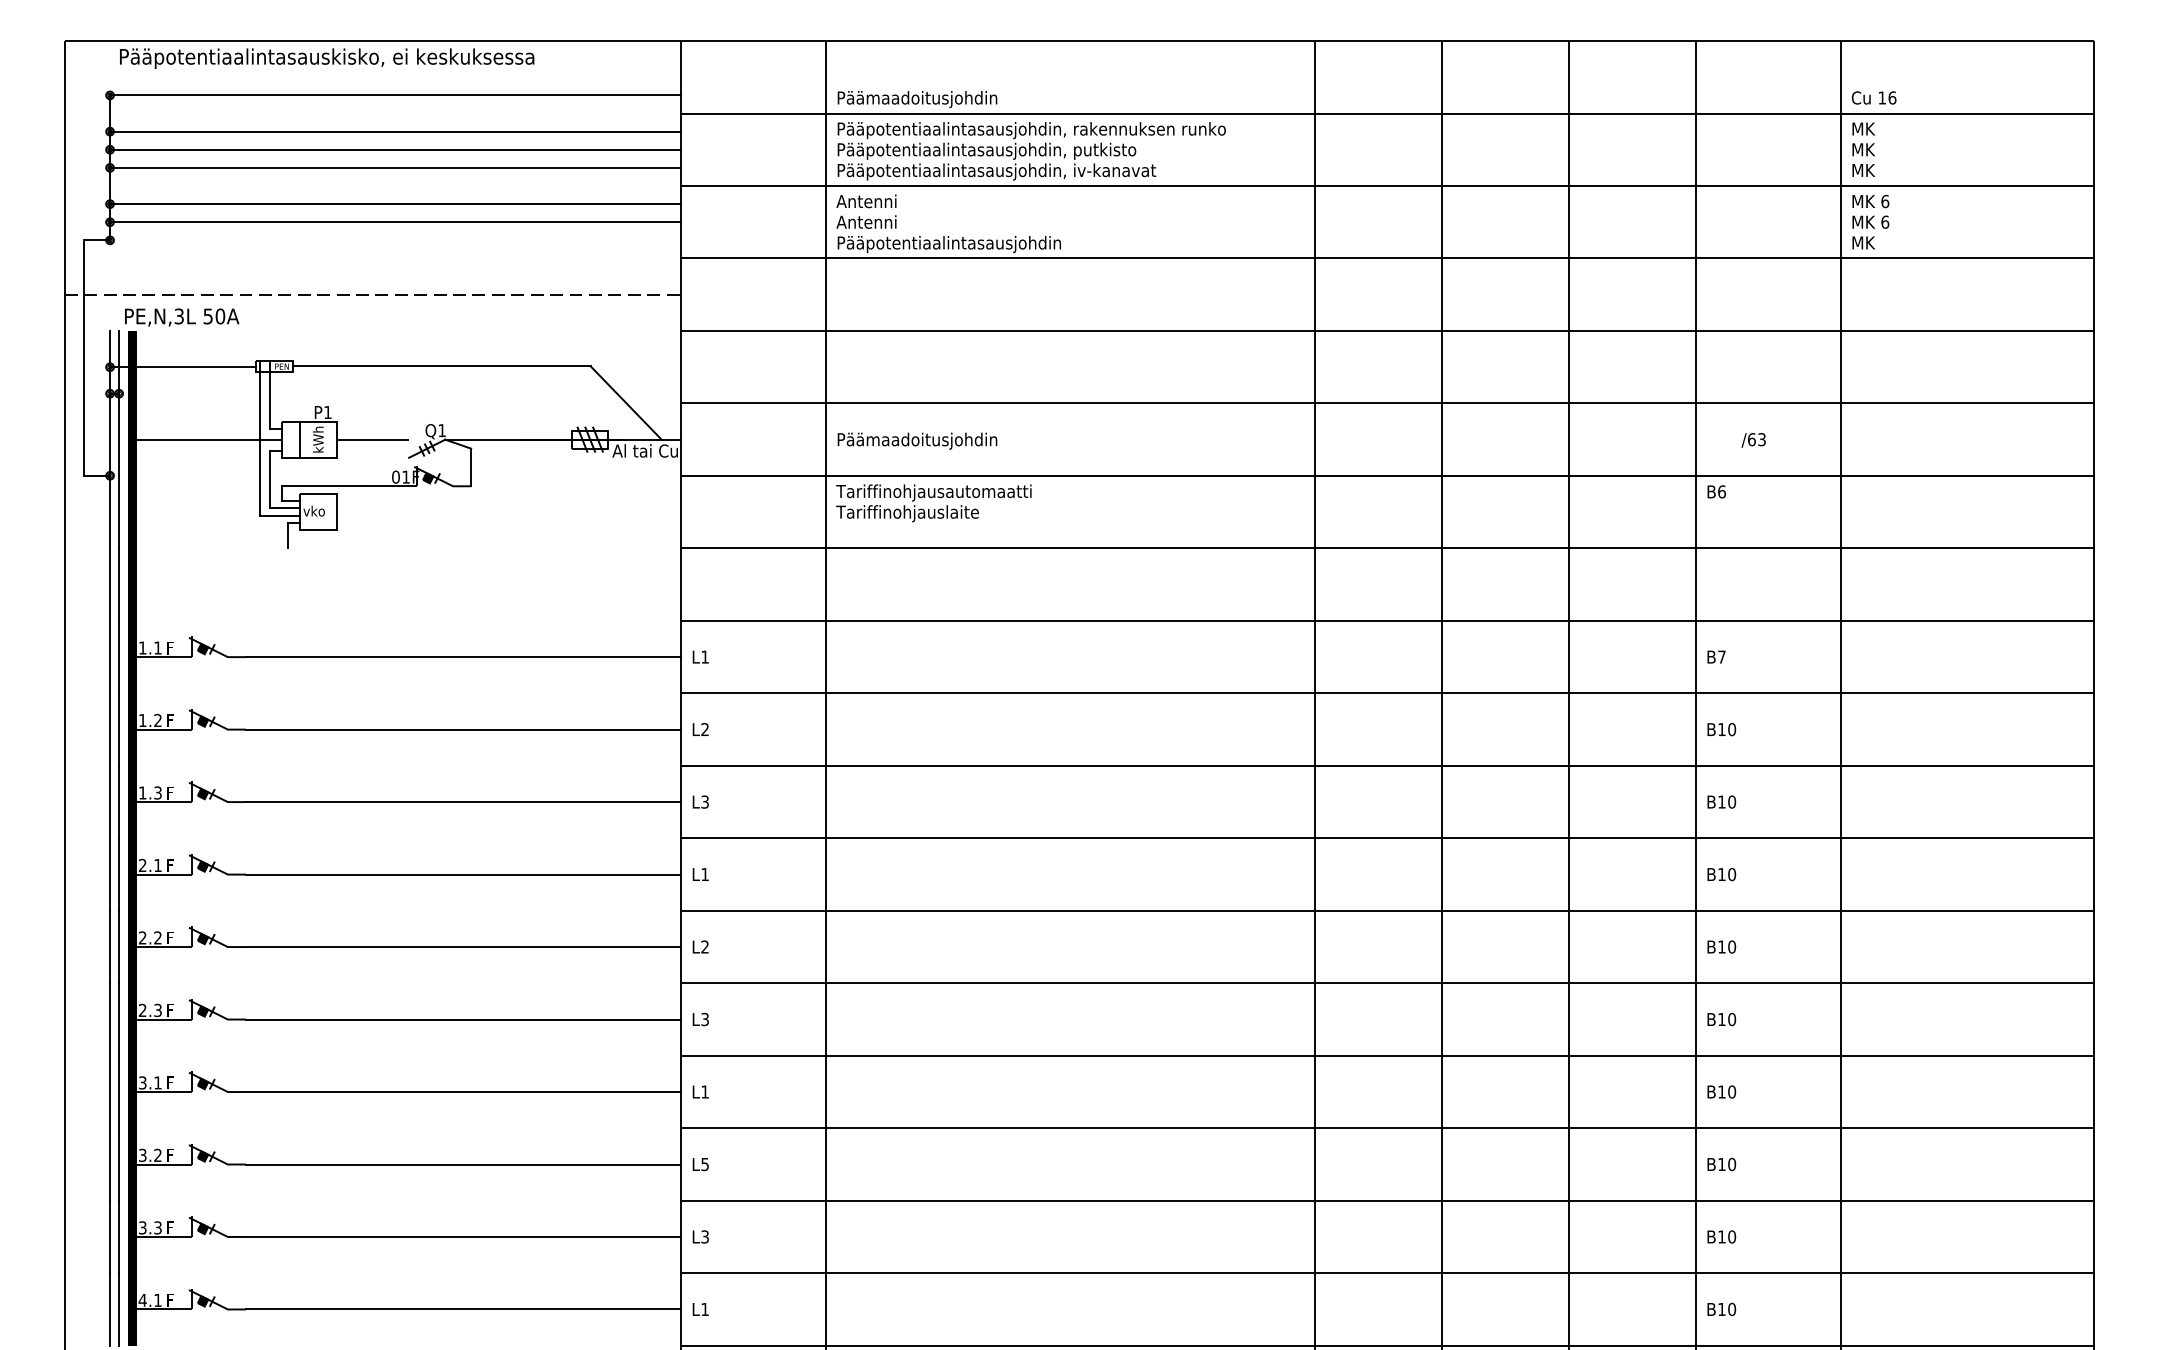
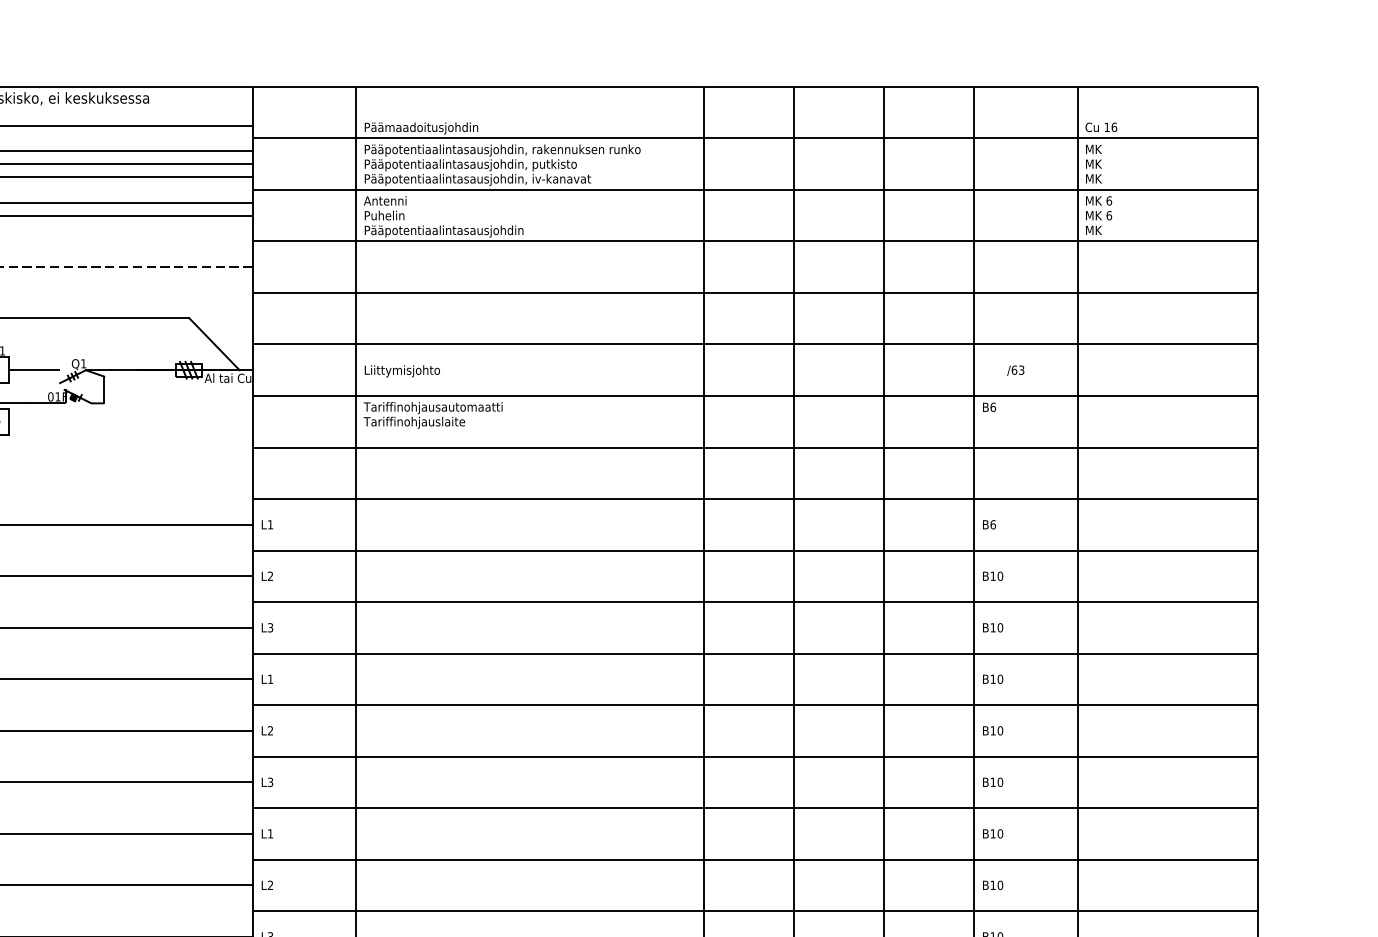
text: (866, 221) -> (385, 215), Antenni -> Puhelin
text: (918, 440) -> (422, 370), Päämaadoitusjohdin -> Liittymisjohto
text: (1721, 656) -> (992, 524), B7 -> B6
text: (704, 1164) -> (270, 885), L5 -> L2

